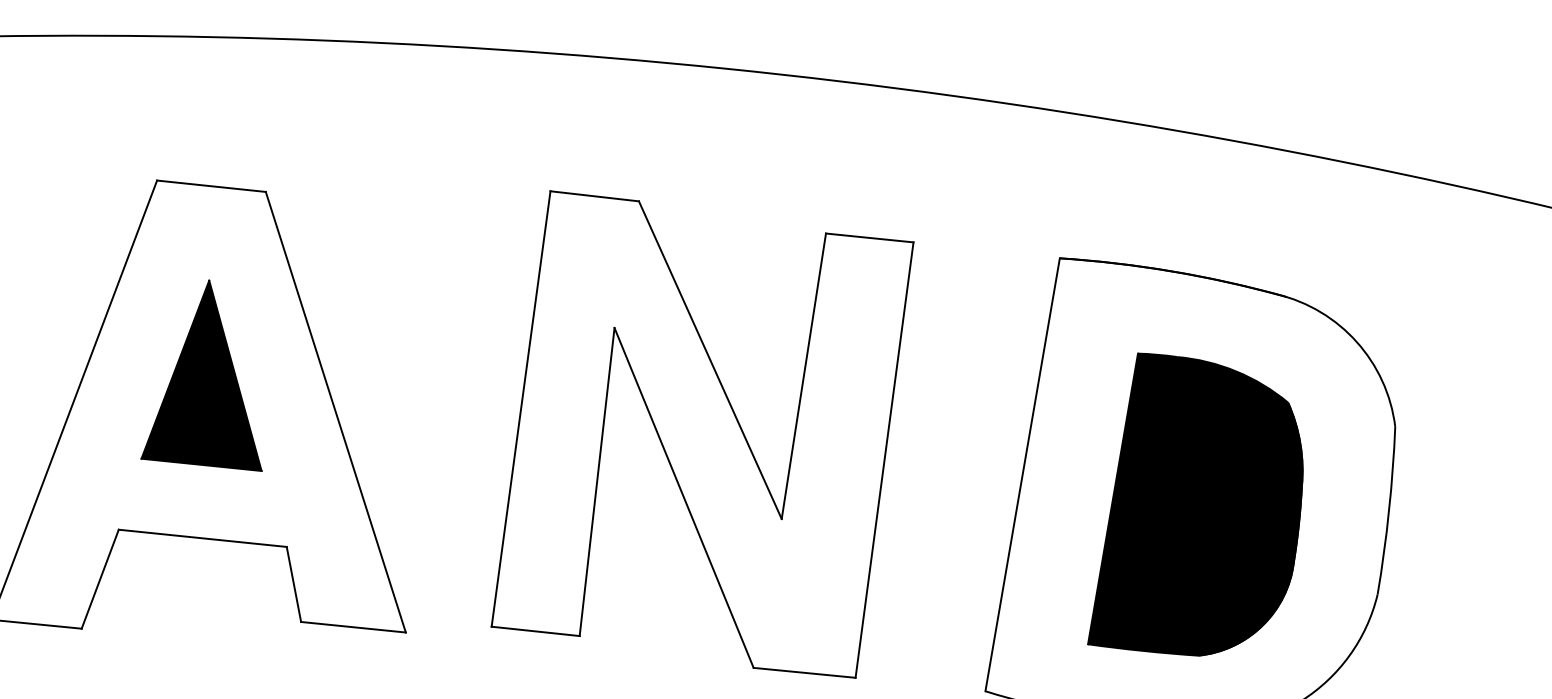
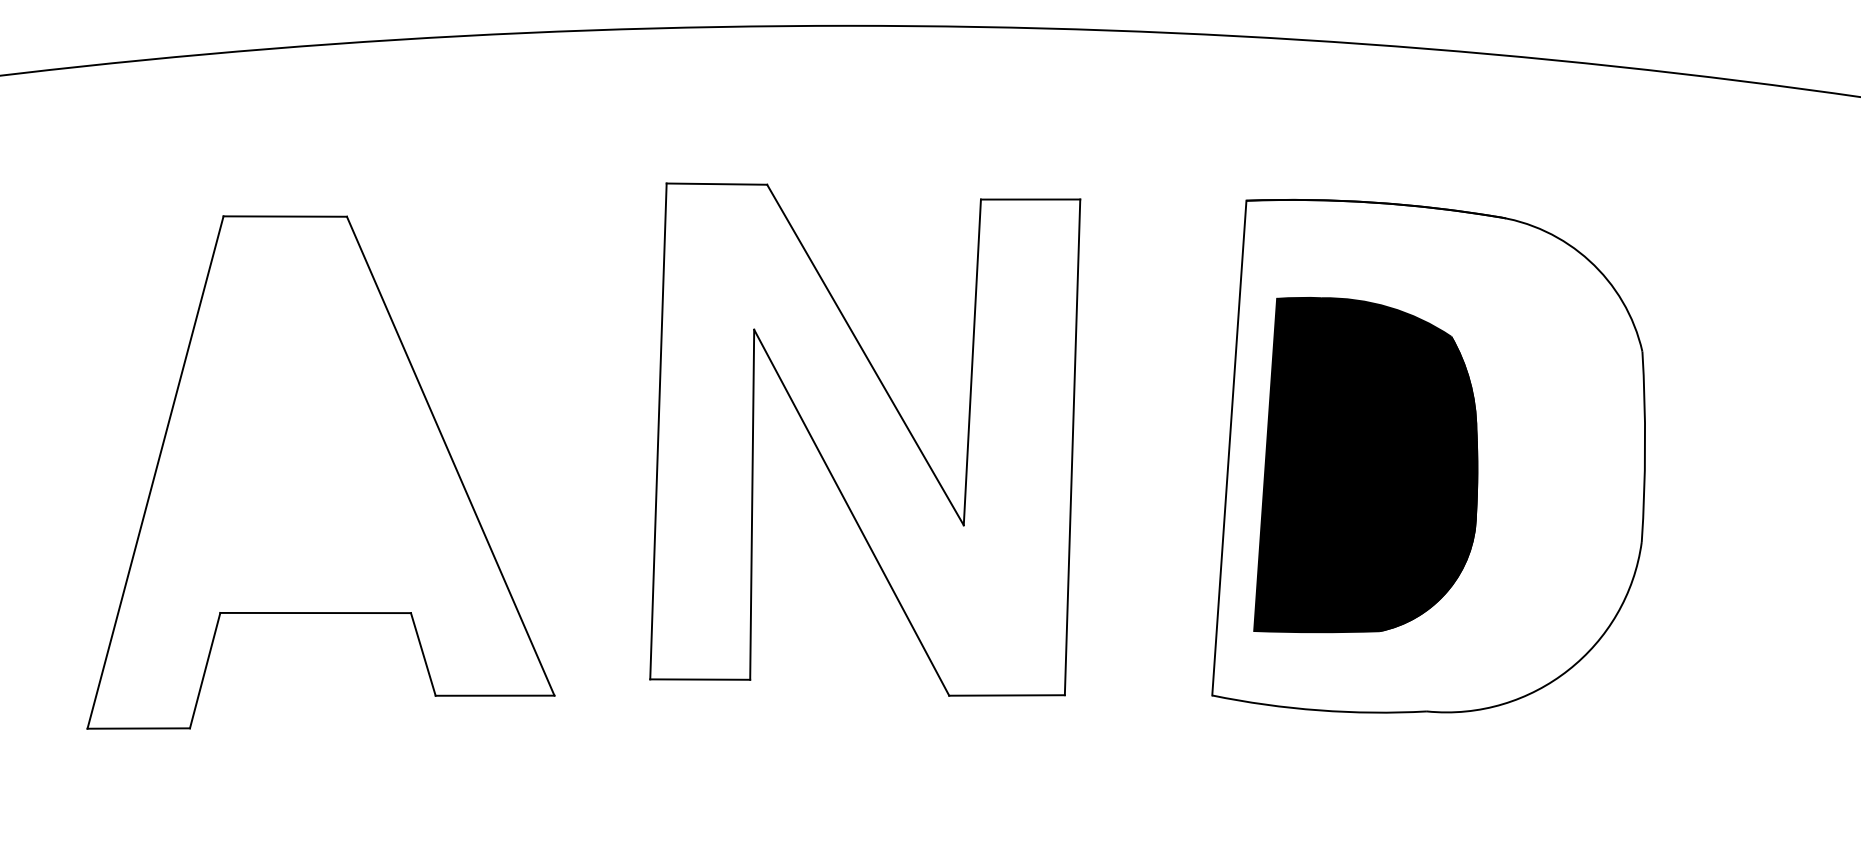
part: (210, 373) -> (305, 426), removed
part: (1200, 508) -> (1365, 465), moved

